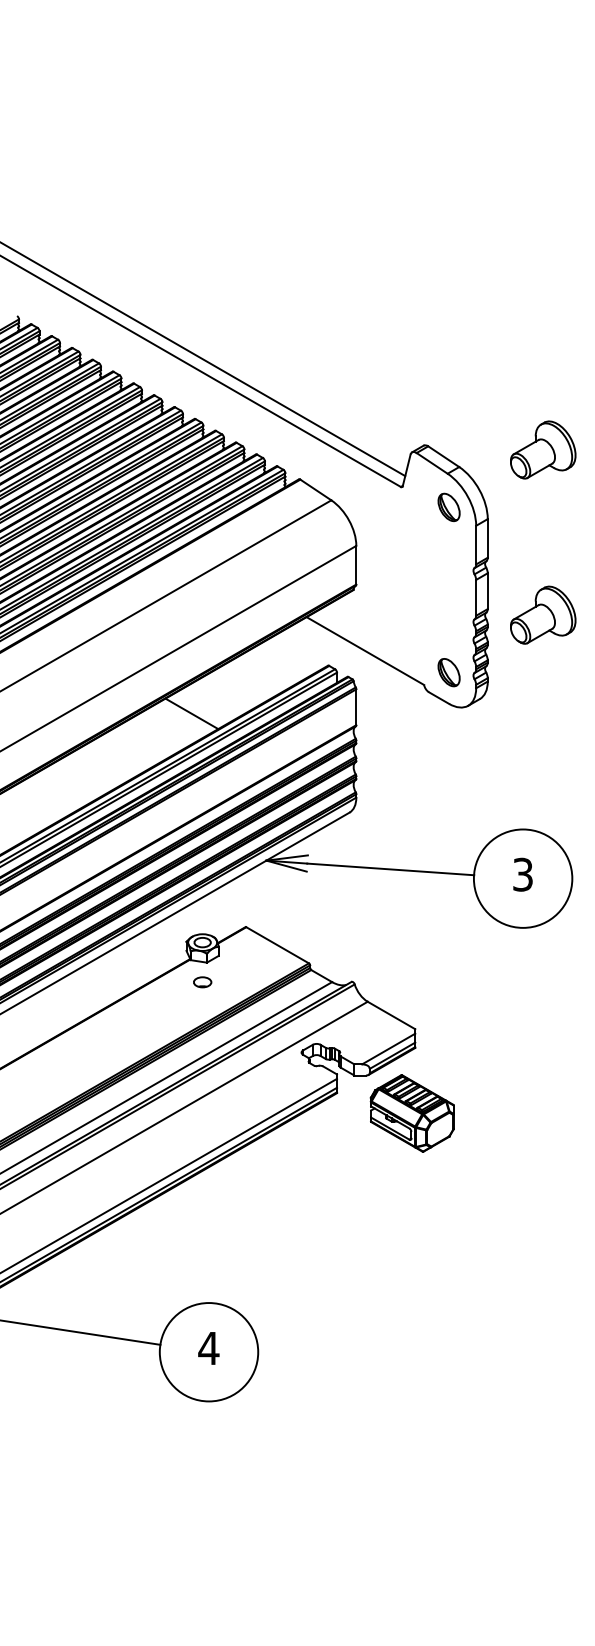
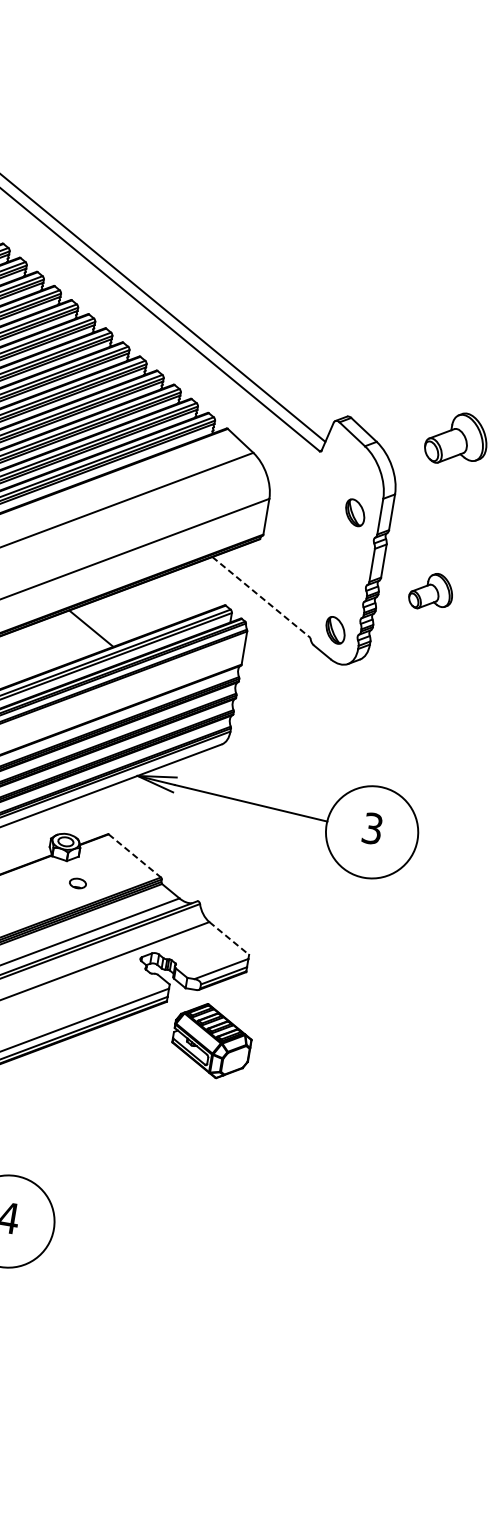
part: (448, 506) -> (354, 511), moved
part: (543, 614) -> (431, 591), size x0.7
line: (365, 651) -> (261, 597), solid -> dashed
line: (278, 945) -> (135, 856), solid -> dashed
part: (202, 982) -> (77, 883), moved
line: (391, 1015) -> (229, 938), solid -> dashed
part: (411, 1113) -> (211, 1040), moved

